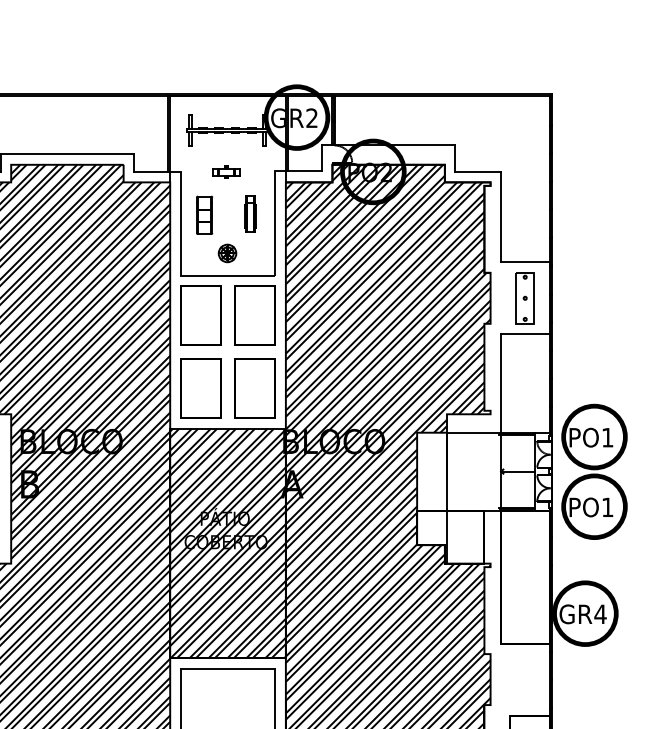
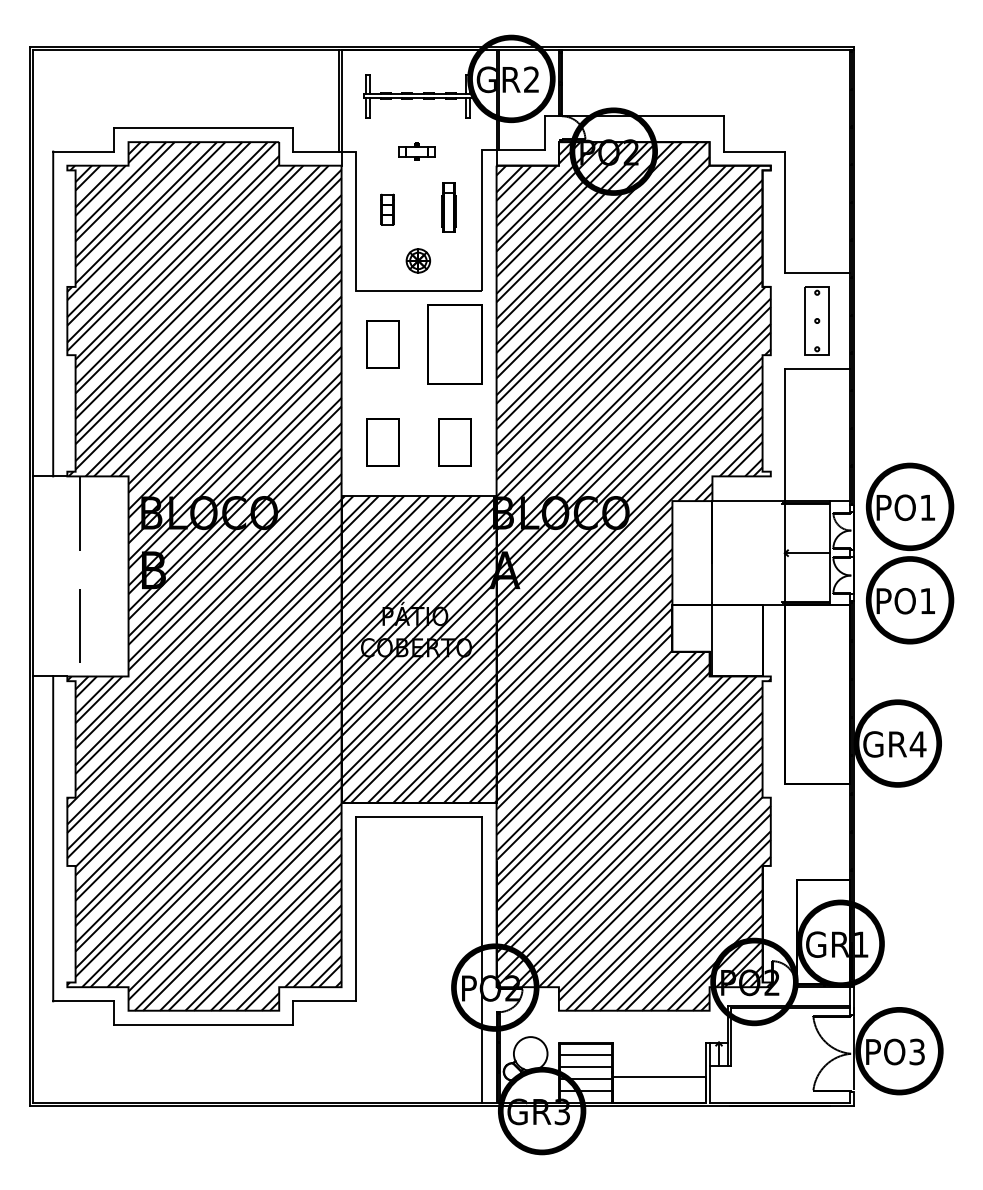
part: (204, 215) -> (387, 209), size x0.6
part: (200, 315) -> (382, 344), size x0.6
part: (200, 388) -> (382, 442), size x0.6
part: (254, 388) -> (454, 442), size x0.6

